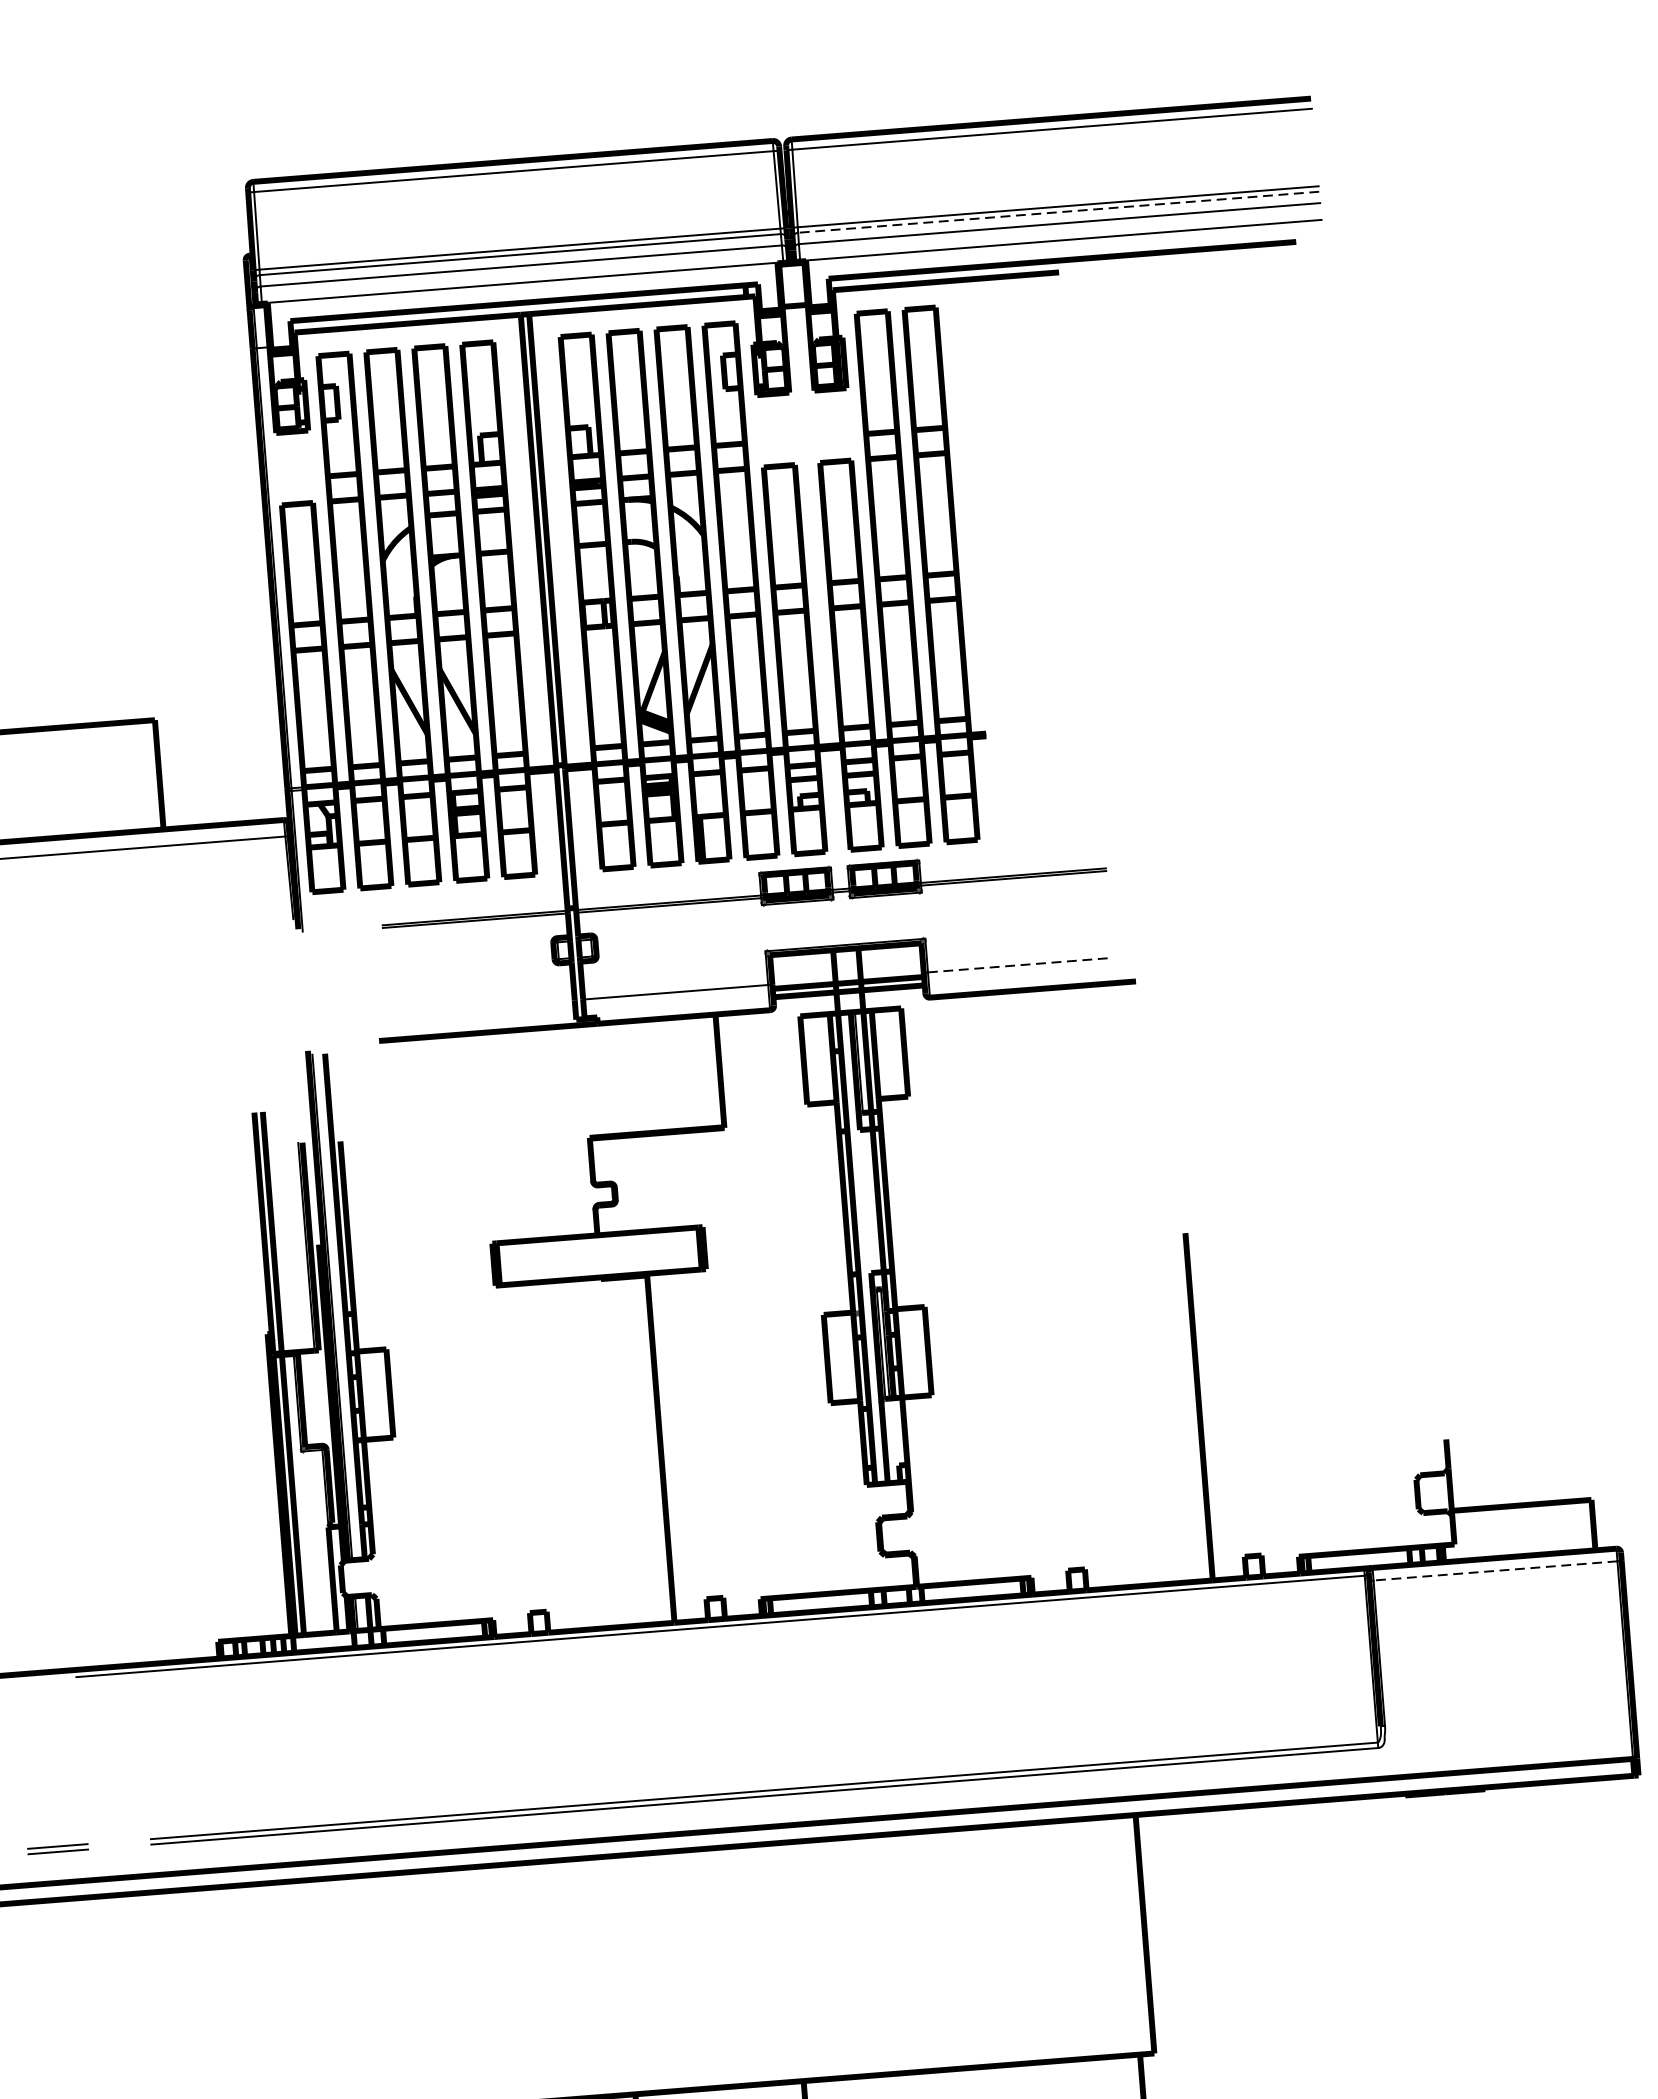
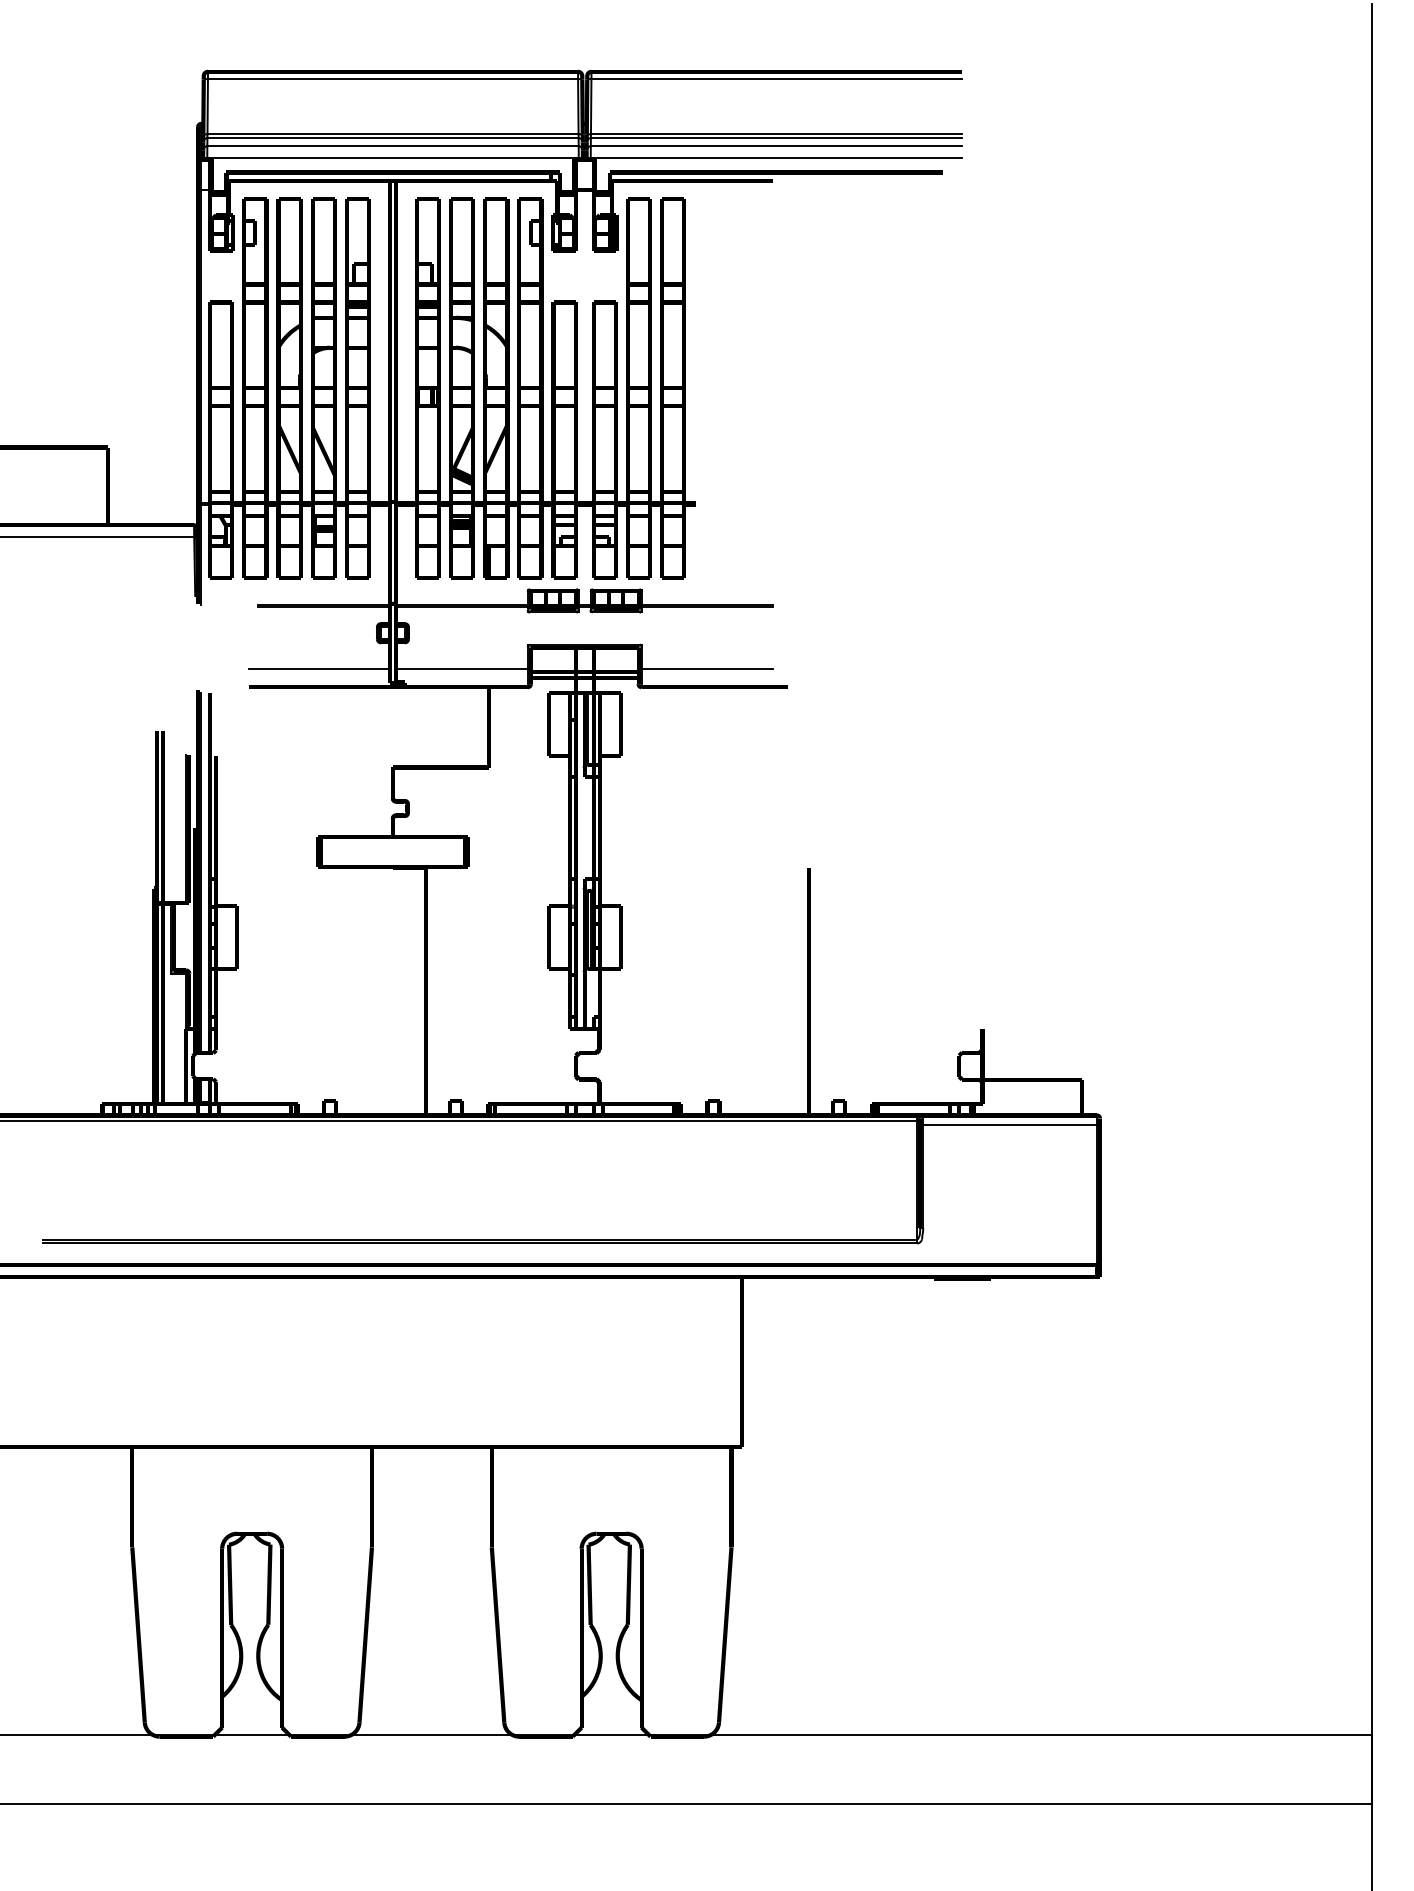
line: (1058, 212) -> (776, 138), dashed -> solid
line: (1020, 965) -> (707, 669), dashed -> solid
line: (475, 1008) -> (319, 669), added
line: (1496, 1570) -> (1010, 1124), dashed -> solid

